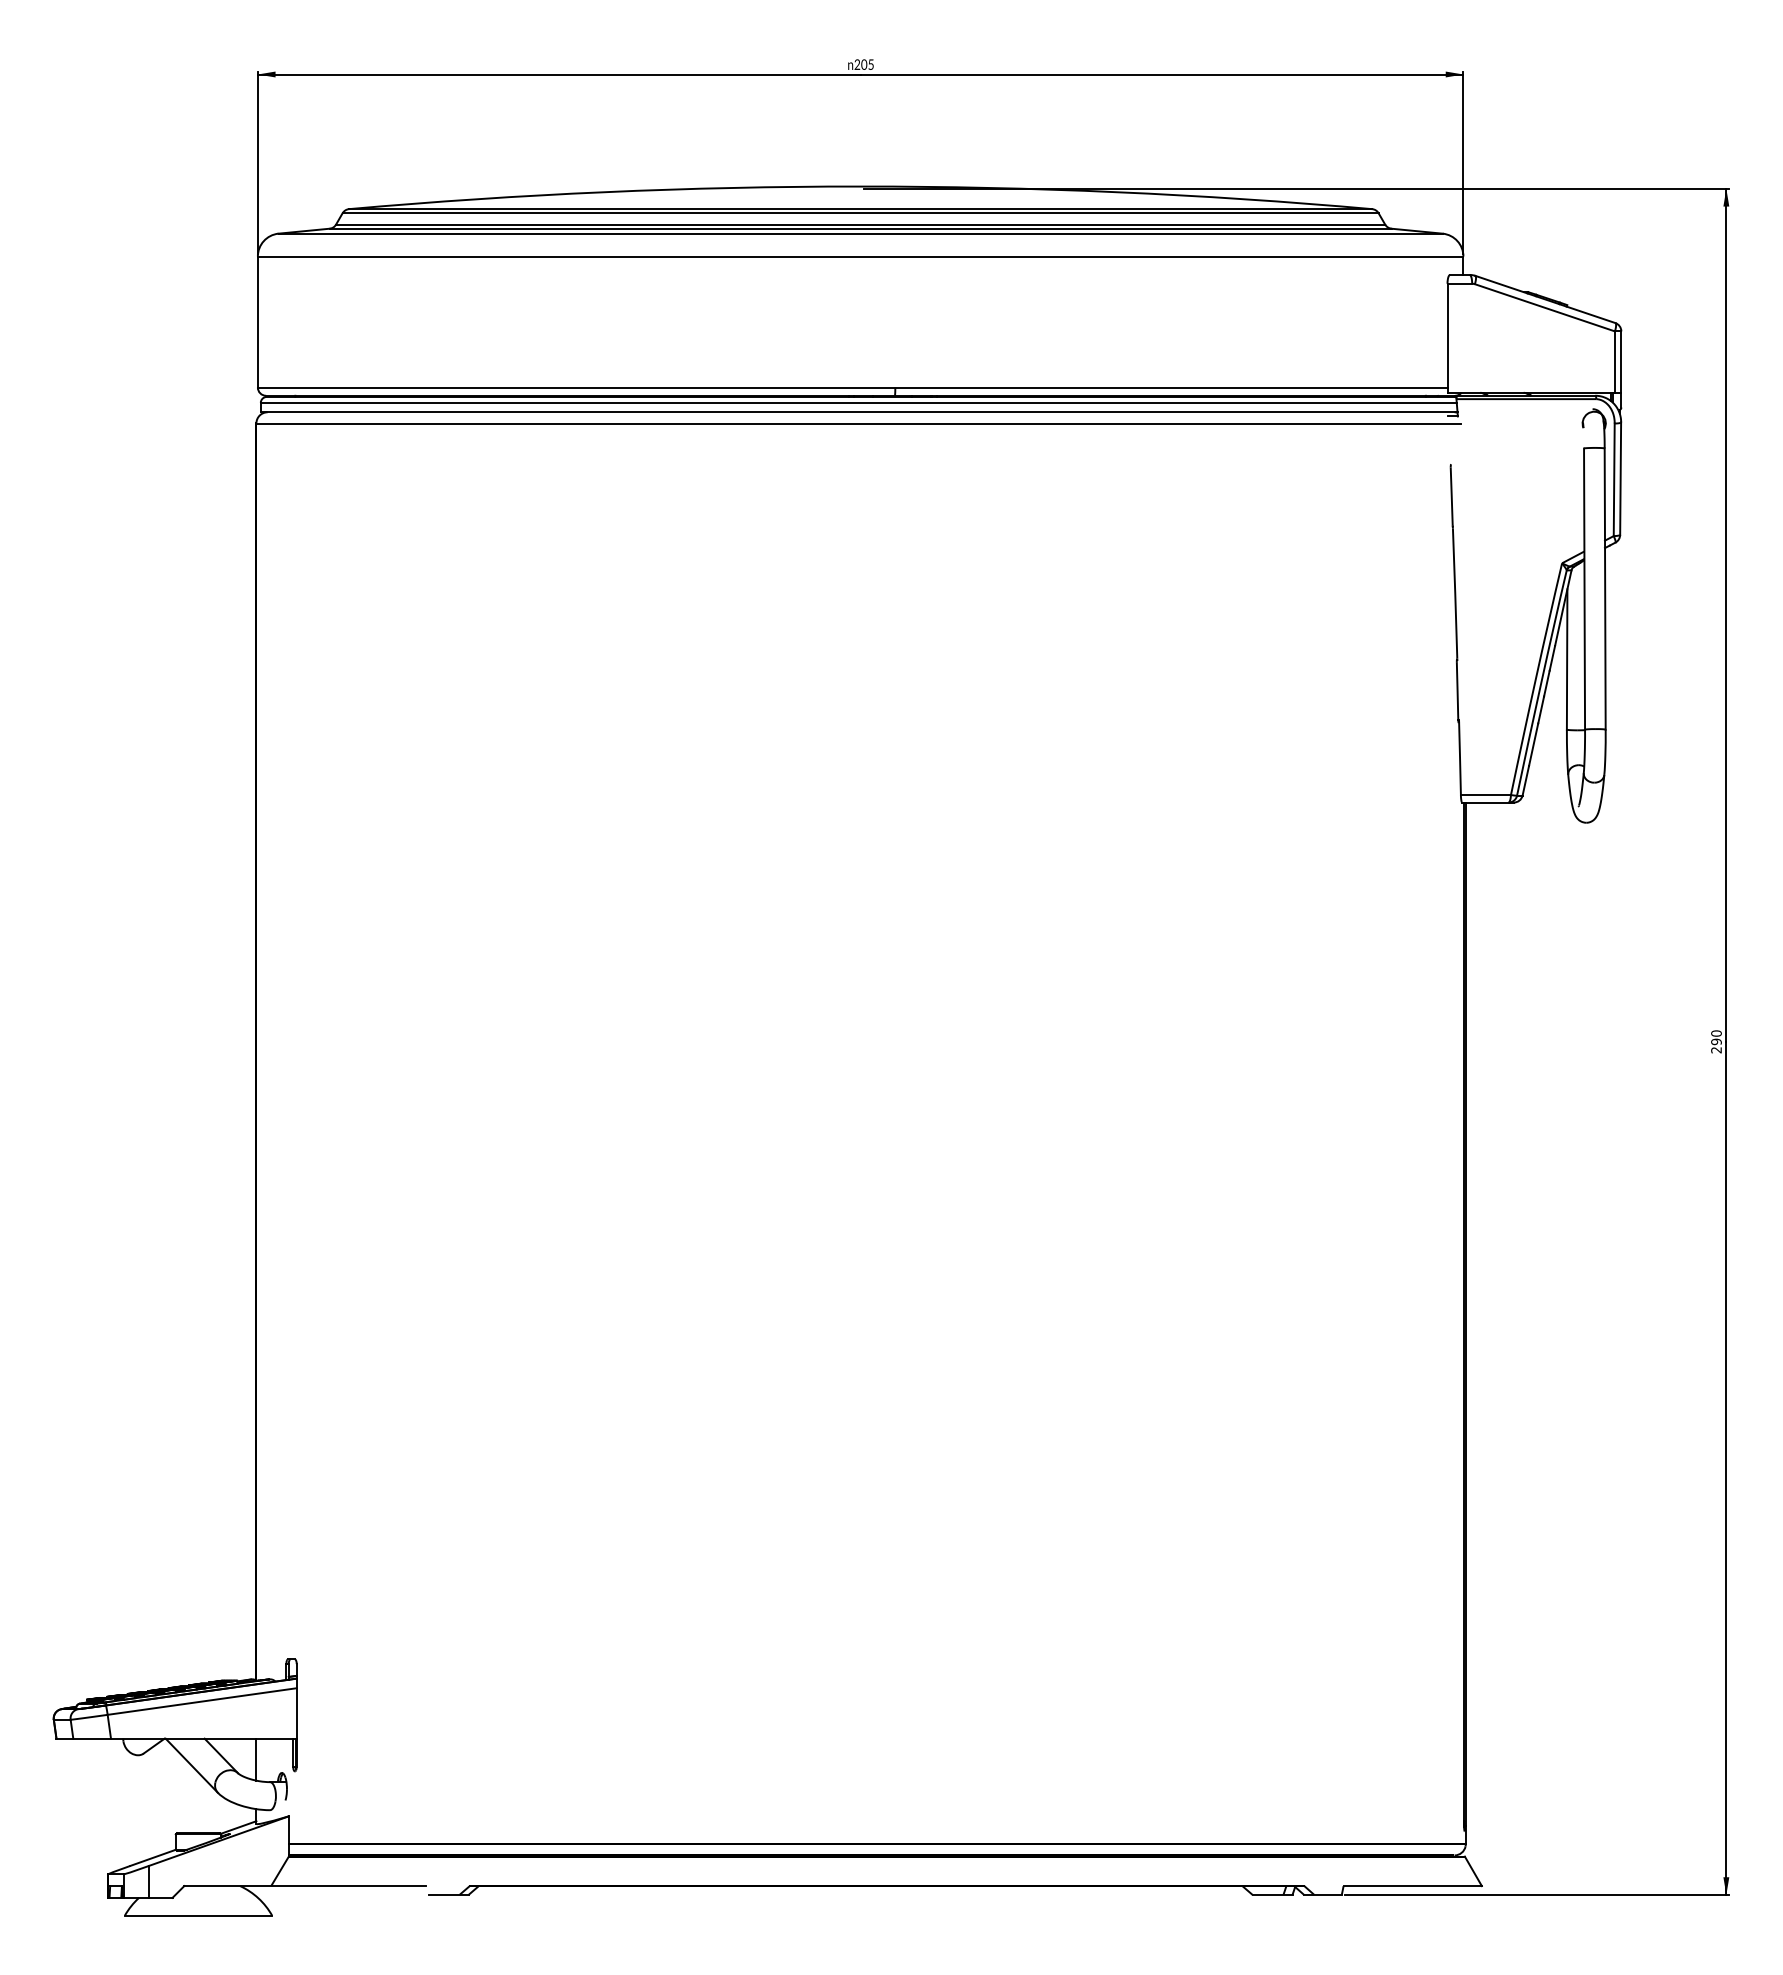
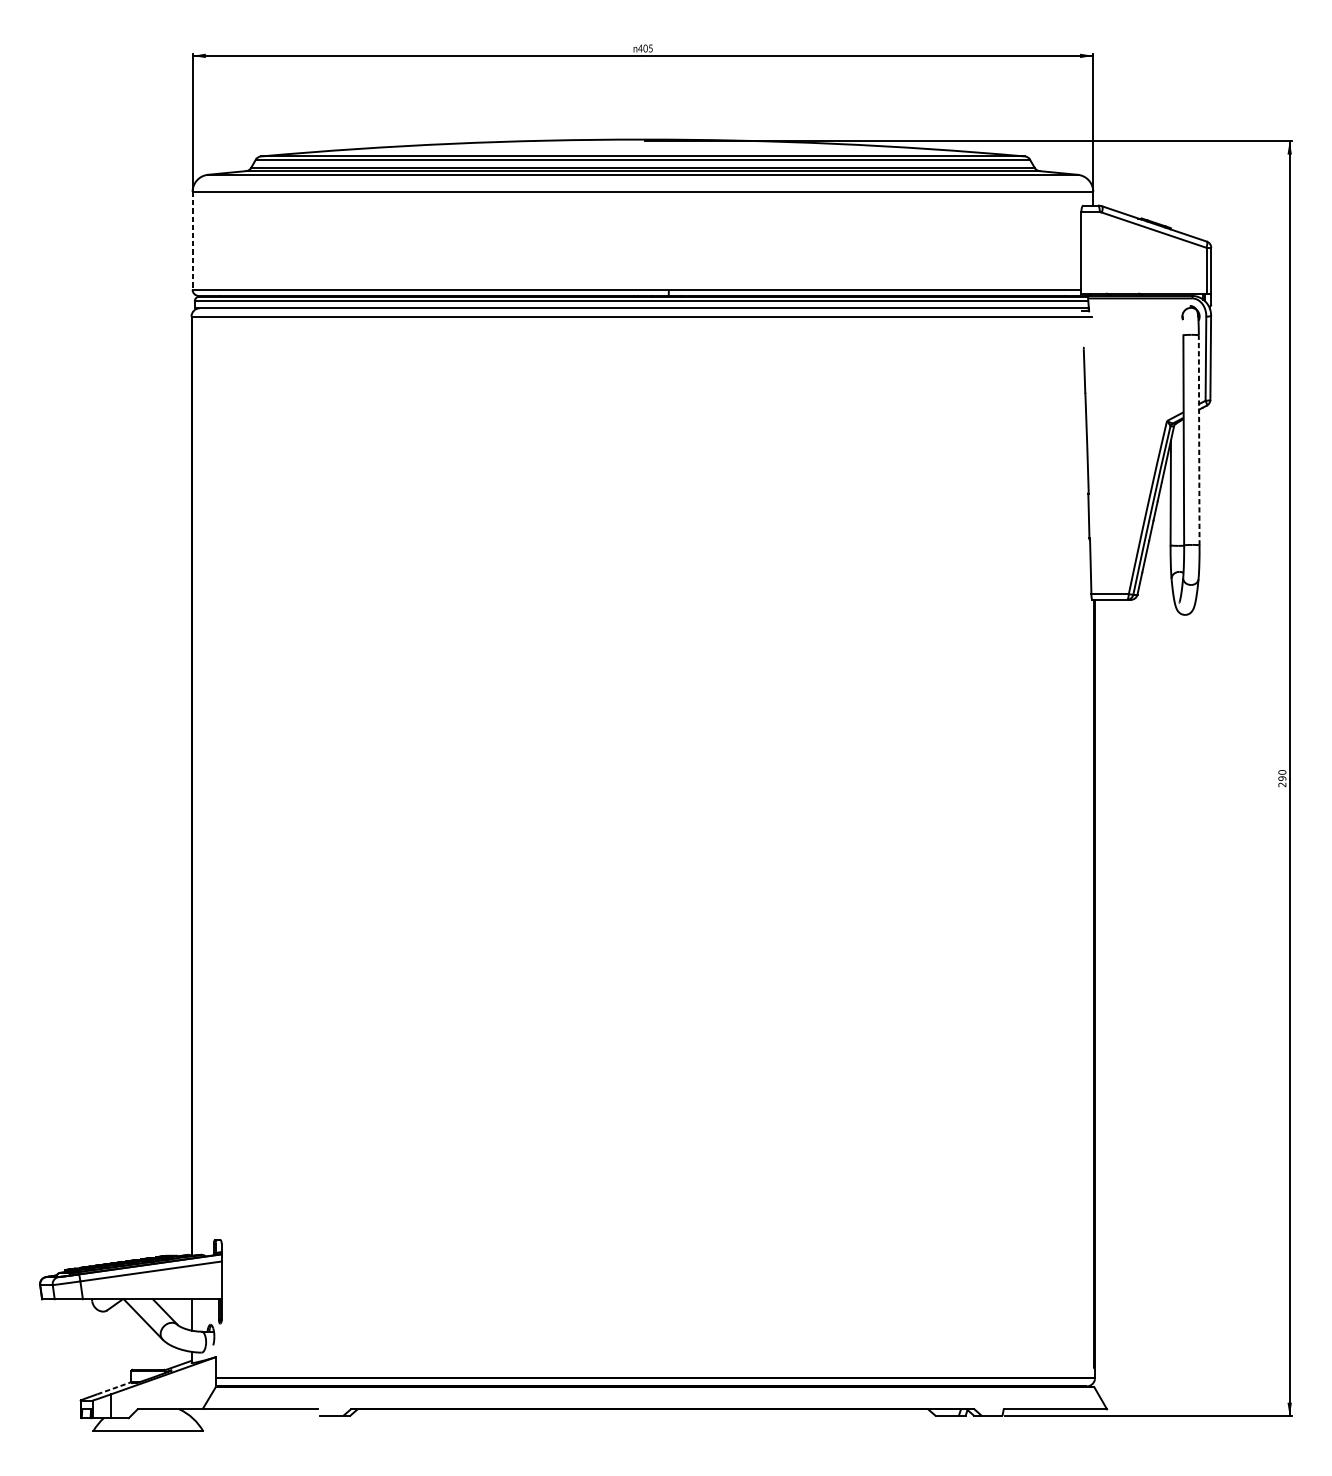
text: (857, 64) -> (640, 48), 205 -> 405
line: (257, 322) -> (192, 241), solid -> dashed
line: (1605, 589) -> (1199, 440), solid -> dashed
line: (153, 1857) -> (114, 1387), solid -> dashed

